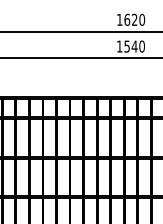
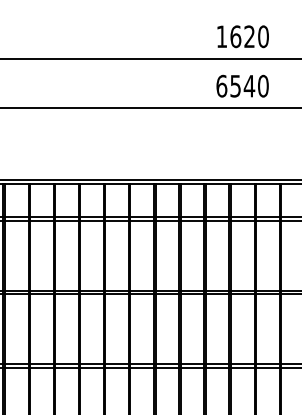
text: (119, 46) -> (221, 86), 1540 -> 6540

